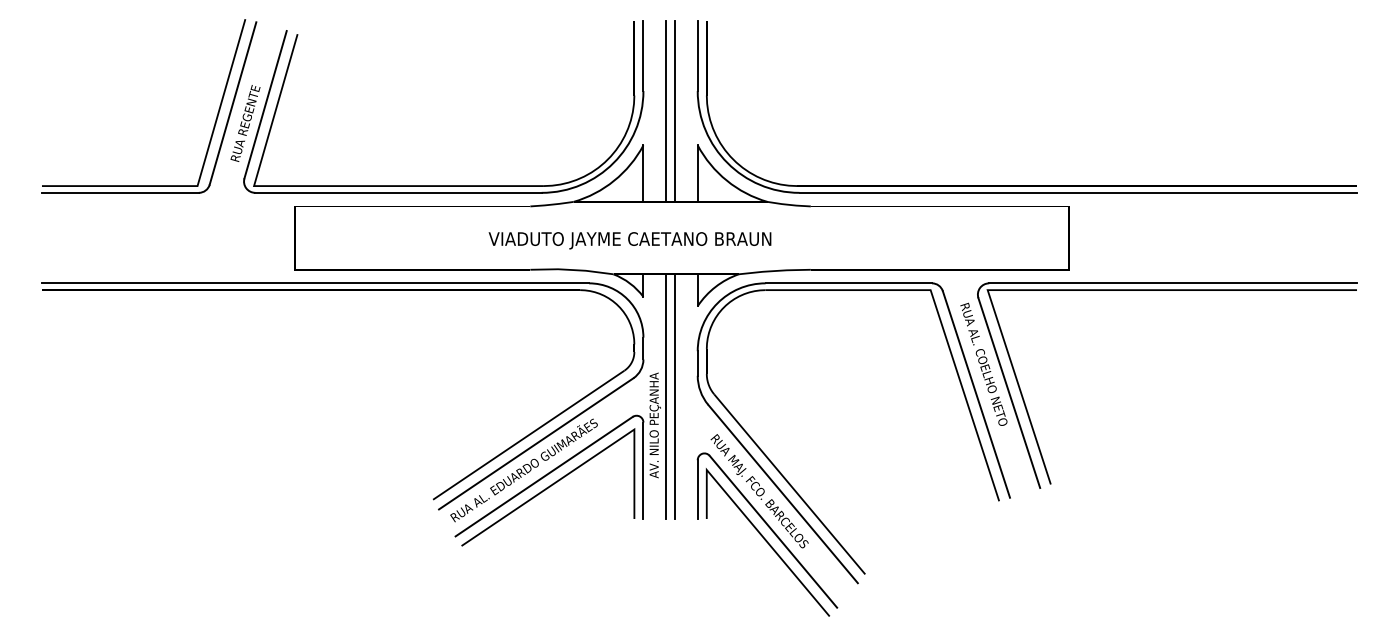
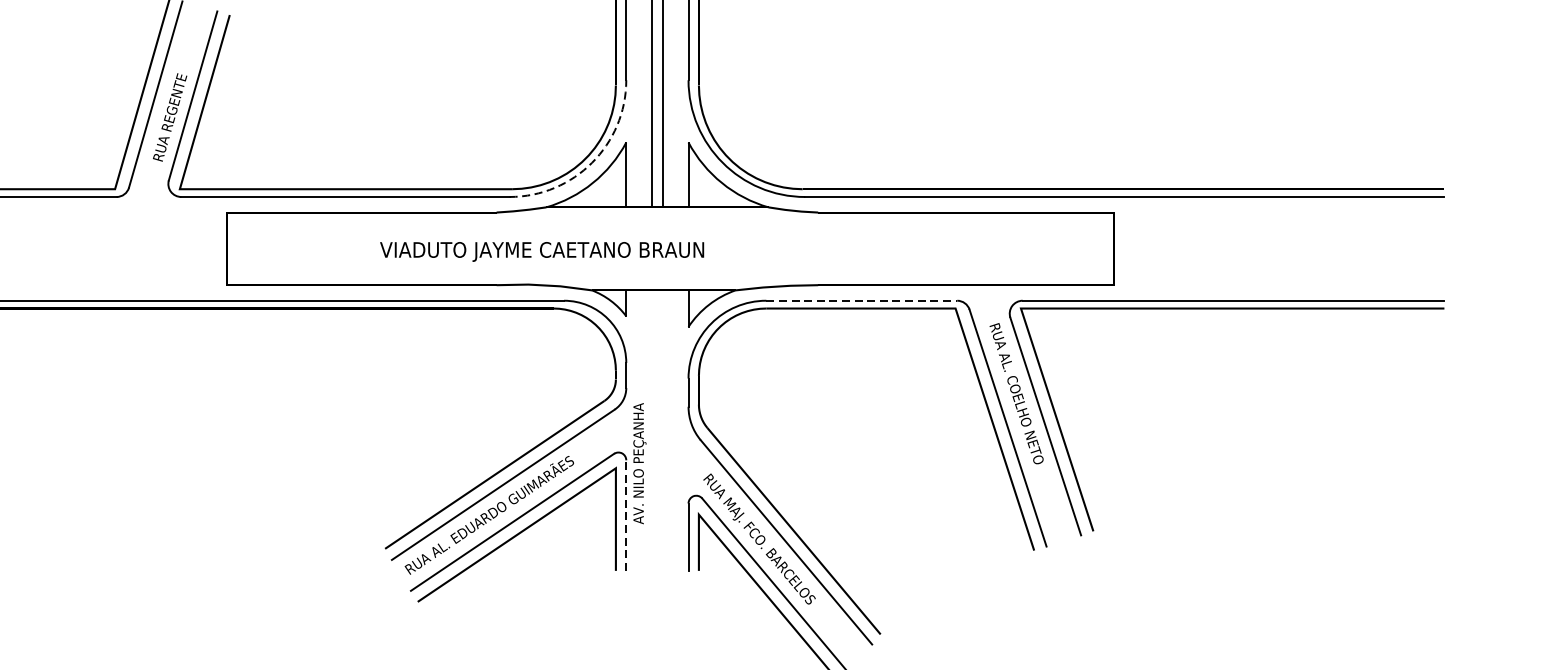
arc: (613, 163) -> (591, 163), solid -> dashed
text: (629, 240) -> (541, 251), moved
line: (849, 283) -> (862, 300), solid -> dashed
line: (666, 396) -> (652, 430), removed
line: (675, 396) -> (663, 430), removed
line: (643, 470) -> (626, 515), solid -> dashed

